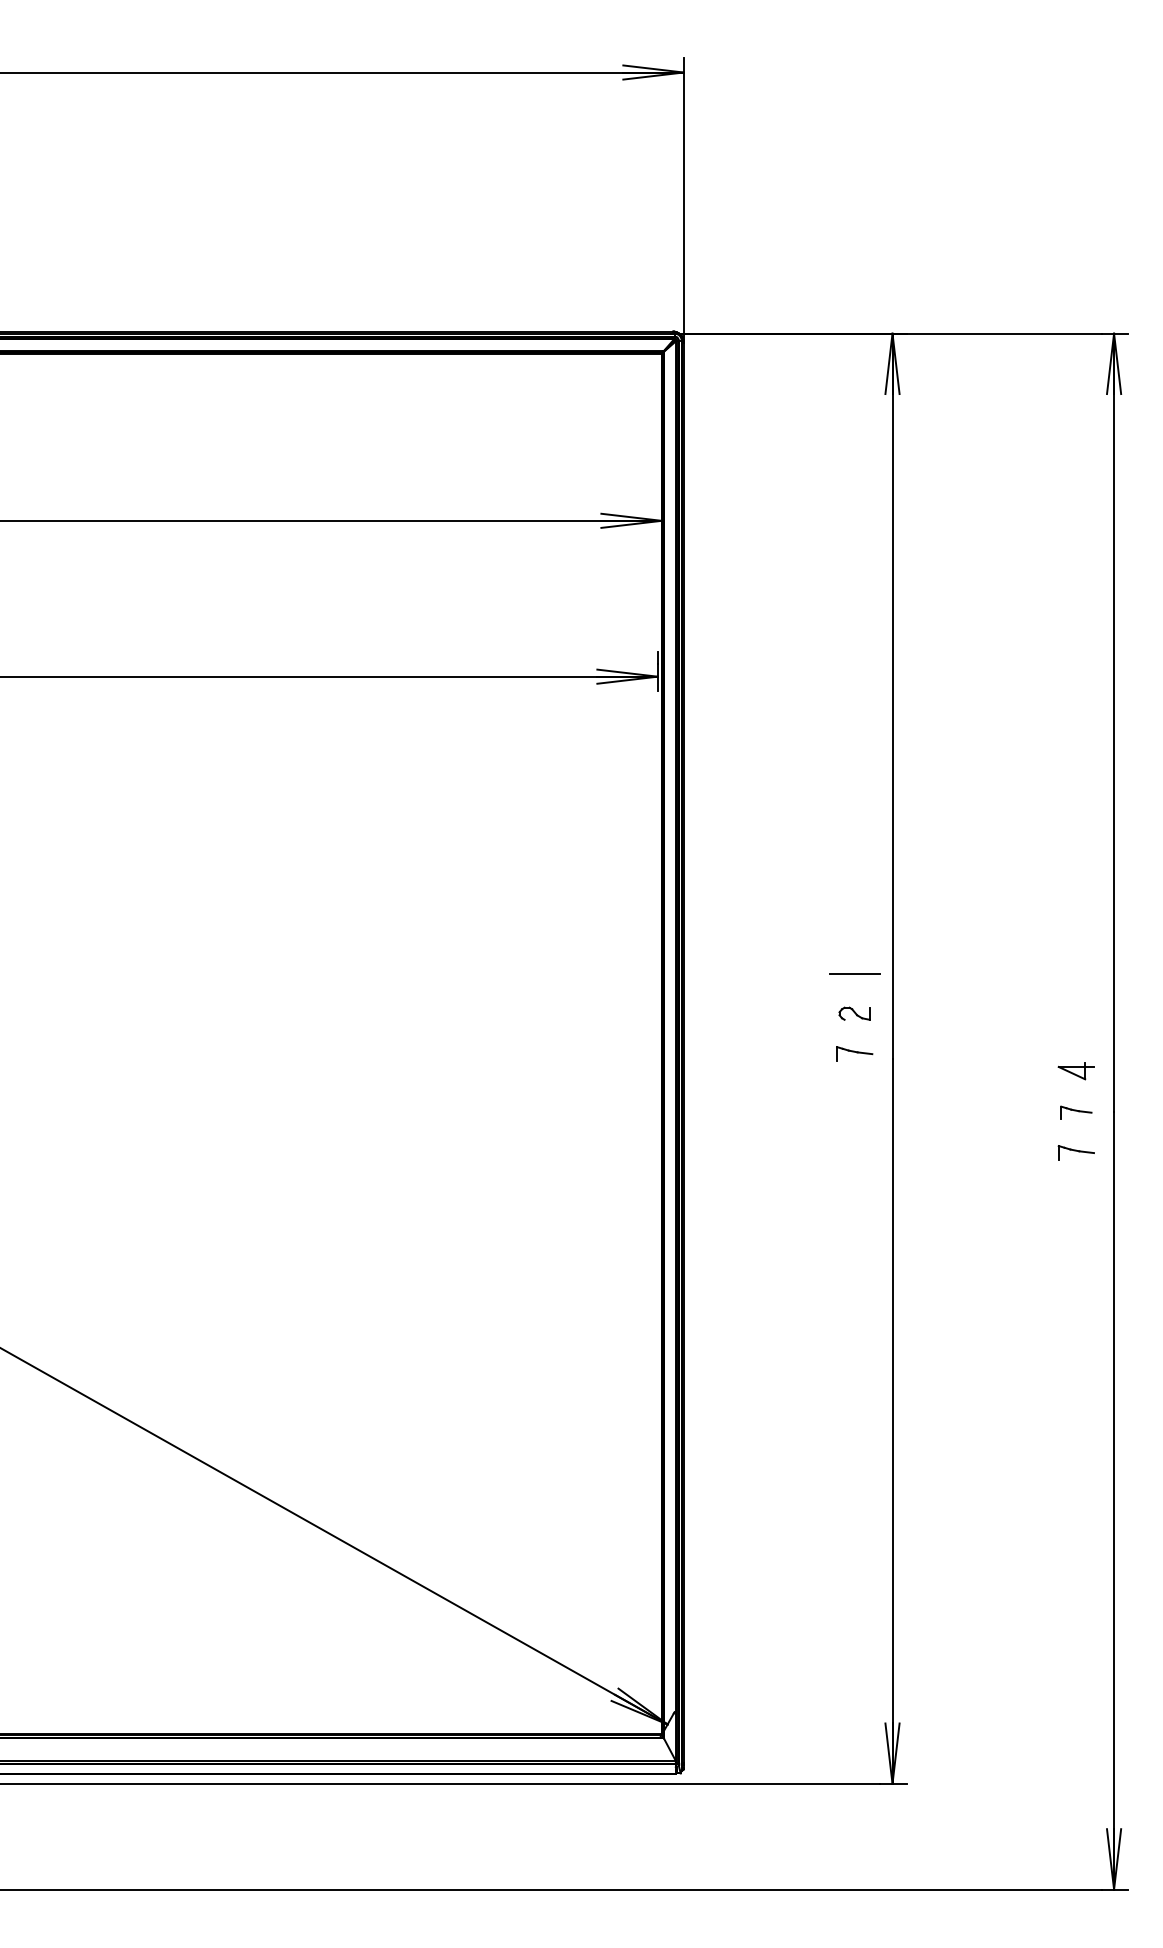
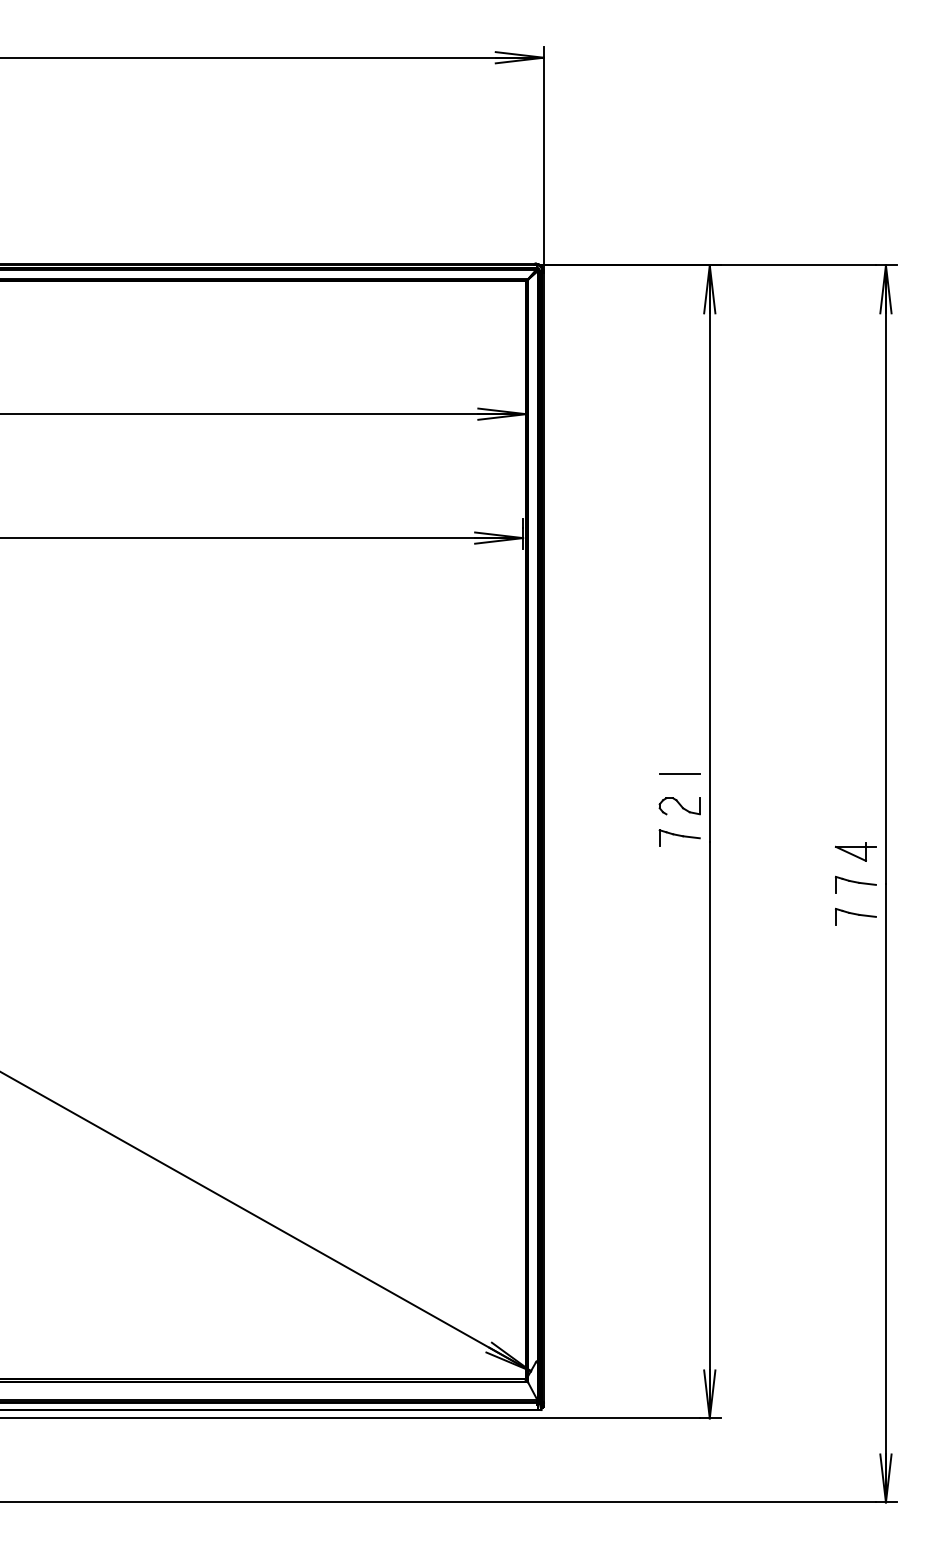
part: (854, 1013) -> (679, 805), size x1.67
part: (854, 1053) -> (679, 837), size x1.43
part: (1076, 1071) -> (856, 852), size x1.43
part: (1076, 1112) -> (856, 884), size x1.67
part: (1076, 1152) -> (856, 916), size x1.43

